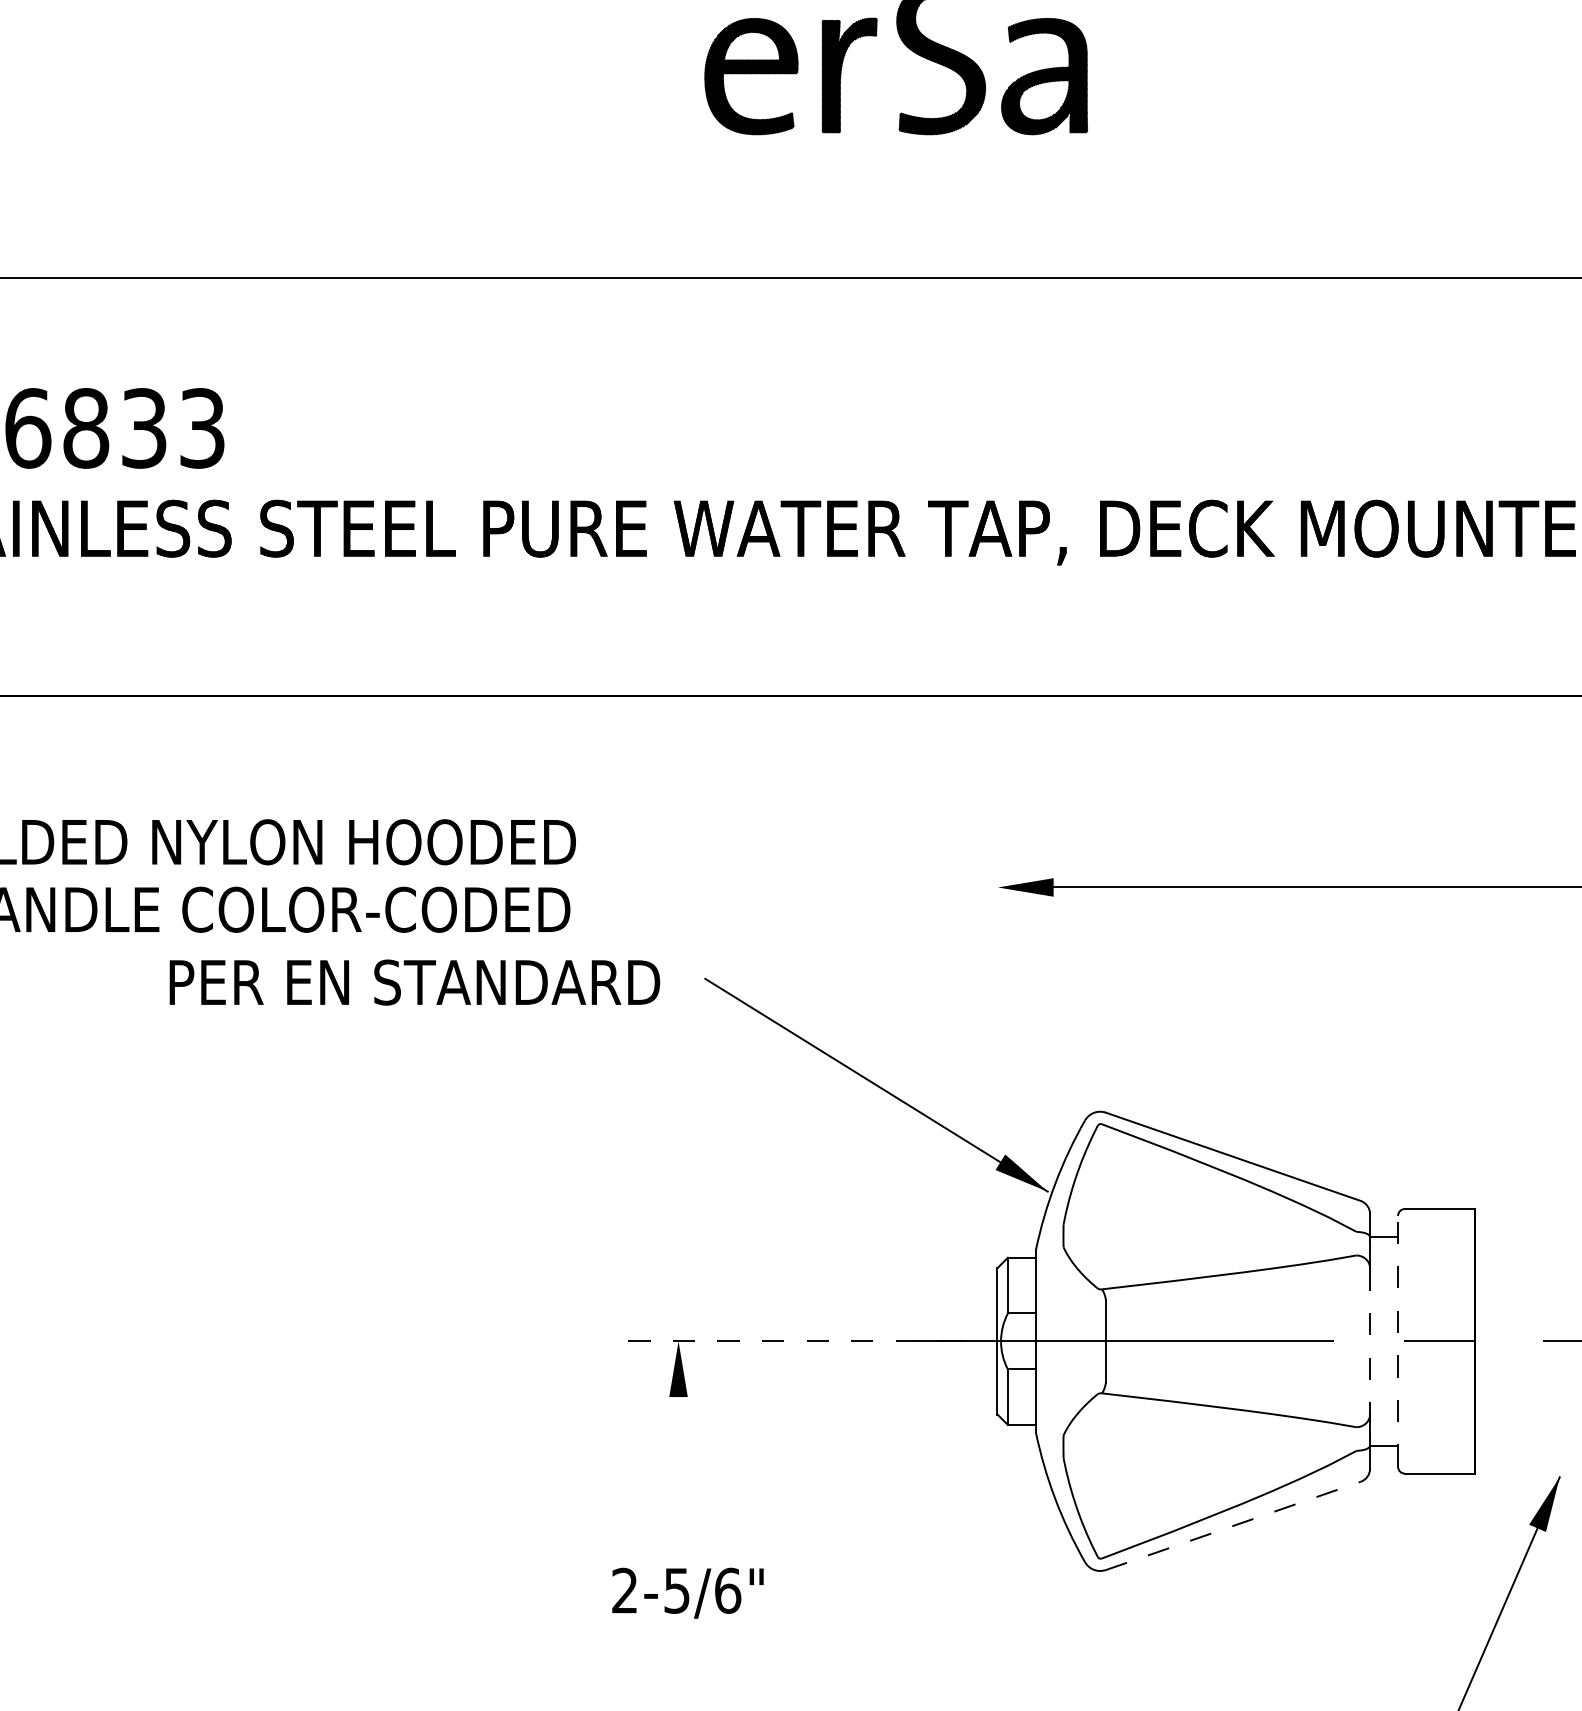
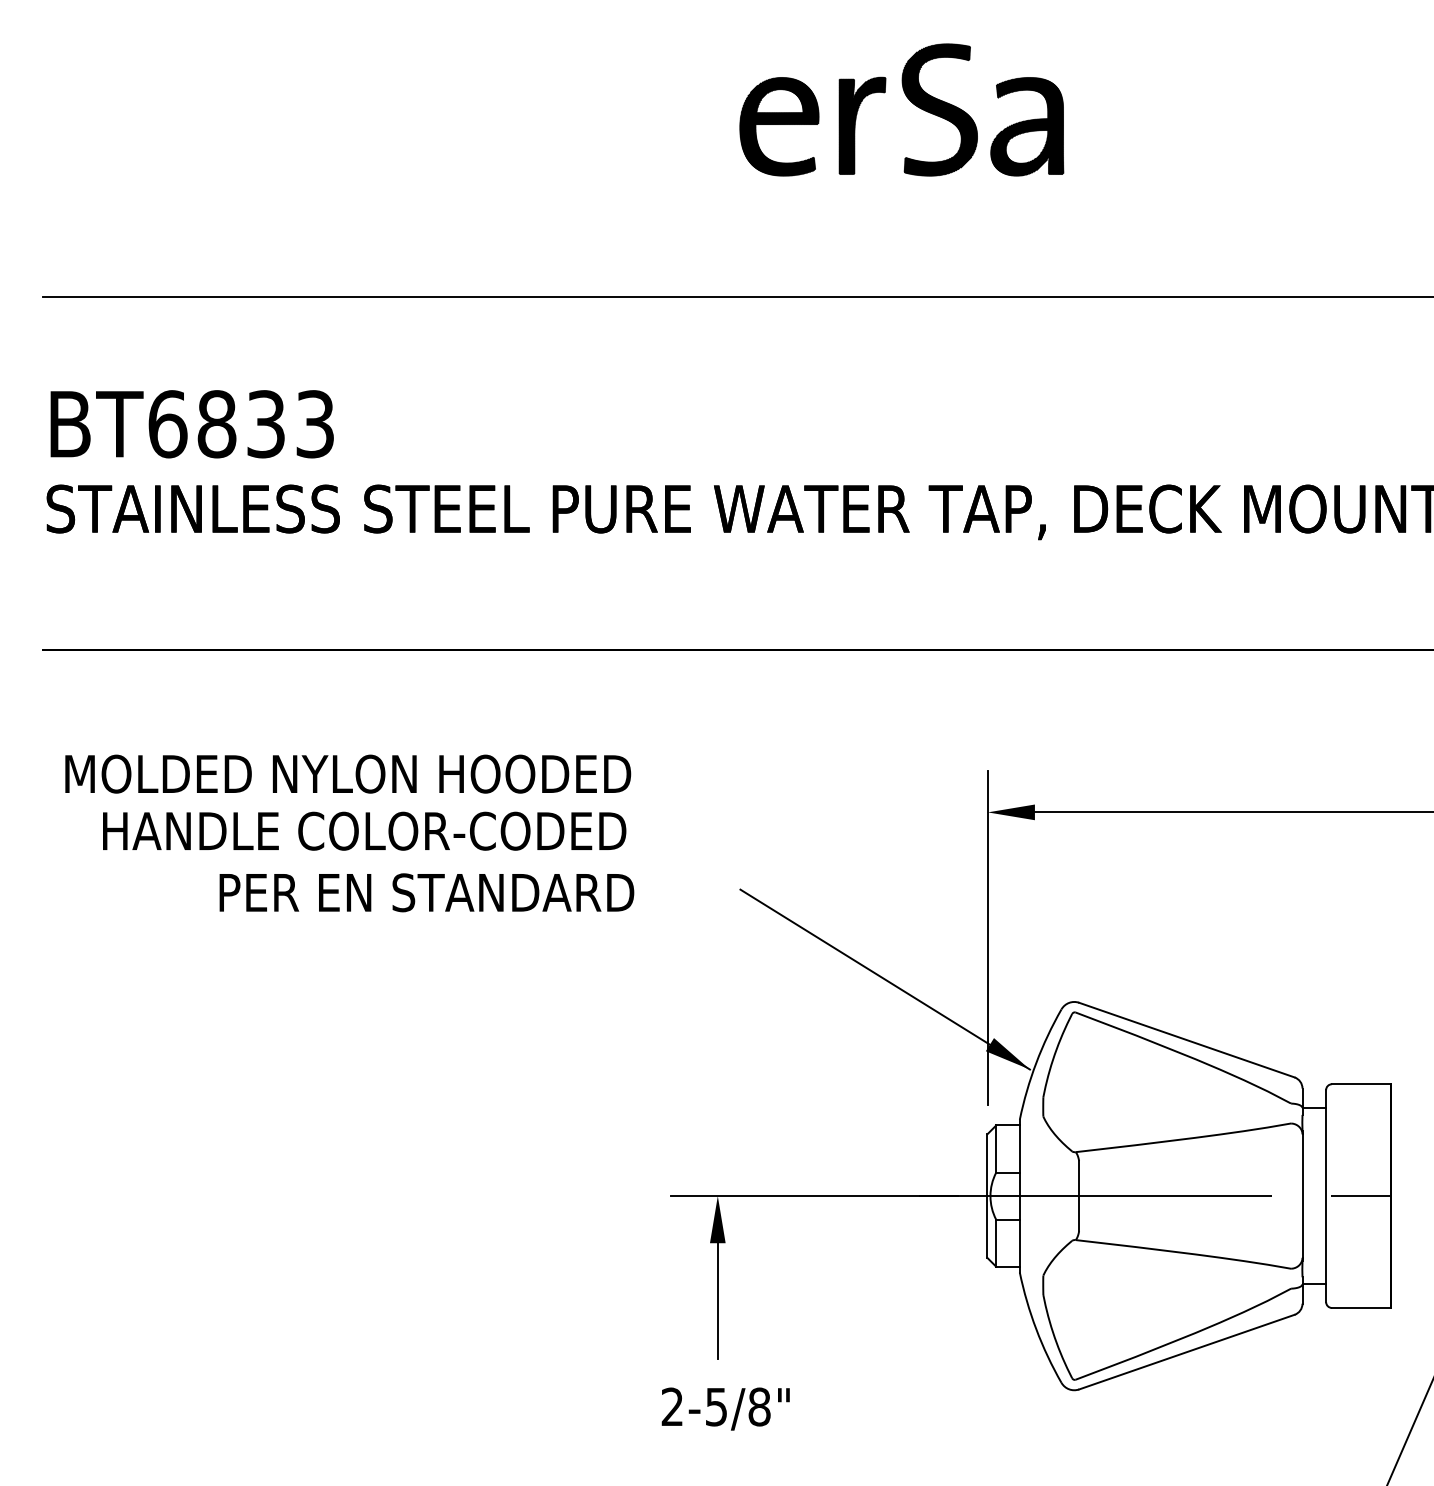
text: (414, 982) -> (426, 892), moved
line: (997, 1035) -> (987, 937), added
line: (1398, 1340) -> (1326, 1195), dashed -> solid
line: (792, 1341) -> (814, 1196), dashed -> solid
line: (1370, 1341) -> (1302, 1196), dashed -> solid
line: (678, 1464) -> (717, 1300), added
line: (1234, 1525) -> (1187, 1351), dashed -> solid
text: (727, 1590) -> (759, 1406), 2-5/6" -> 2-5/8"

